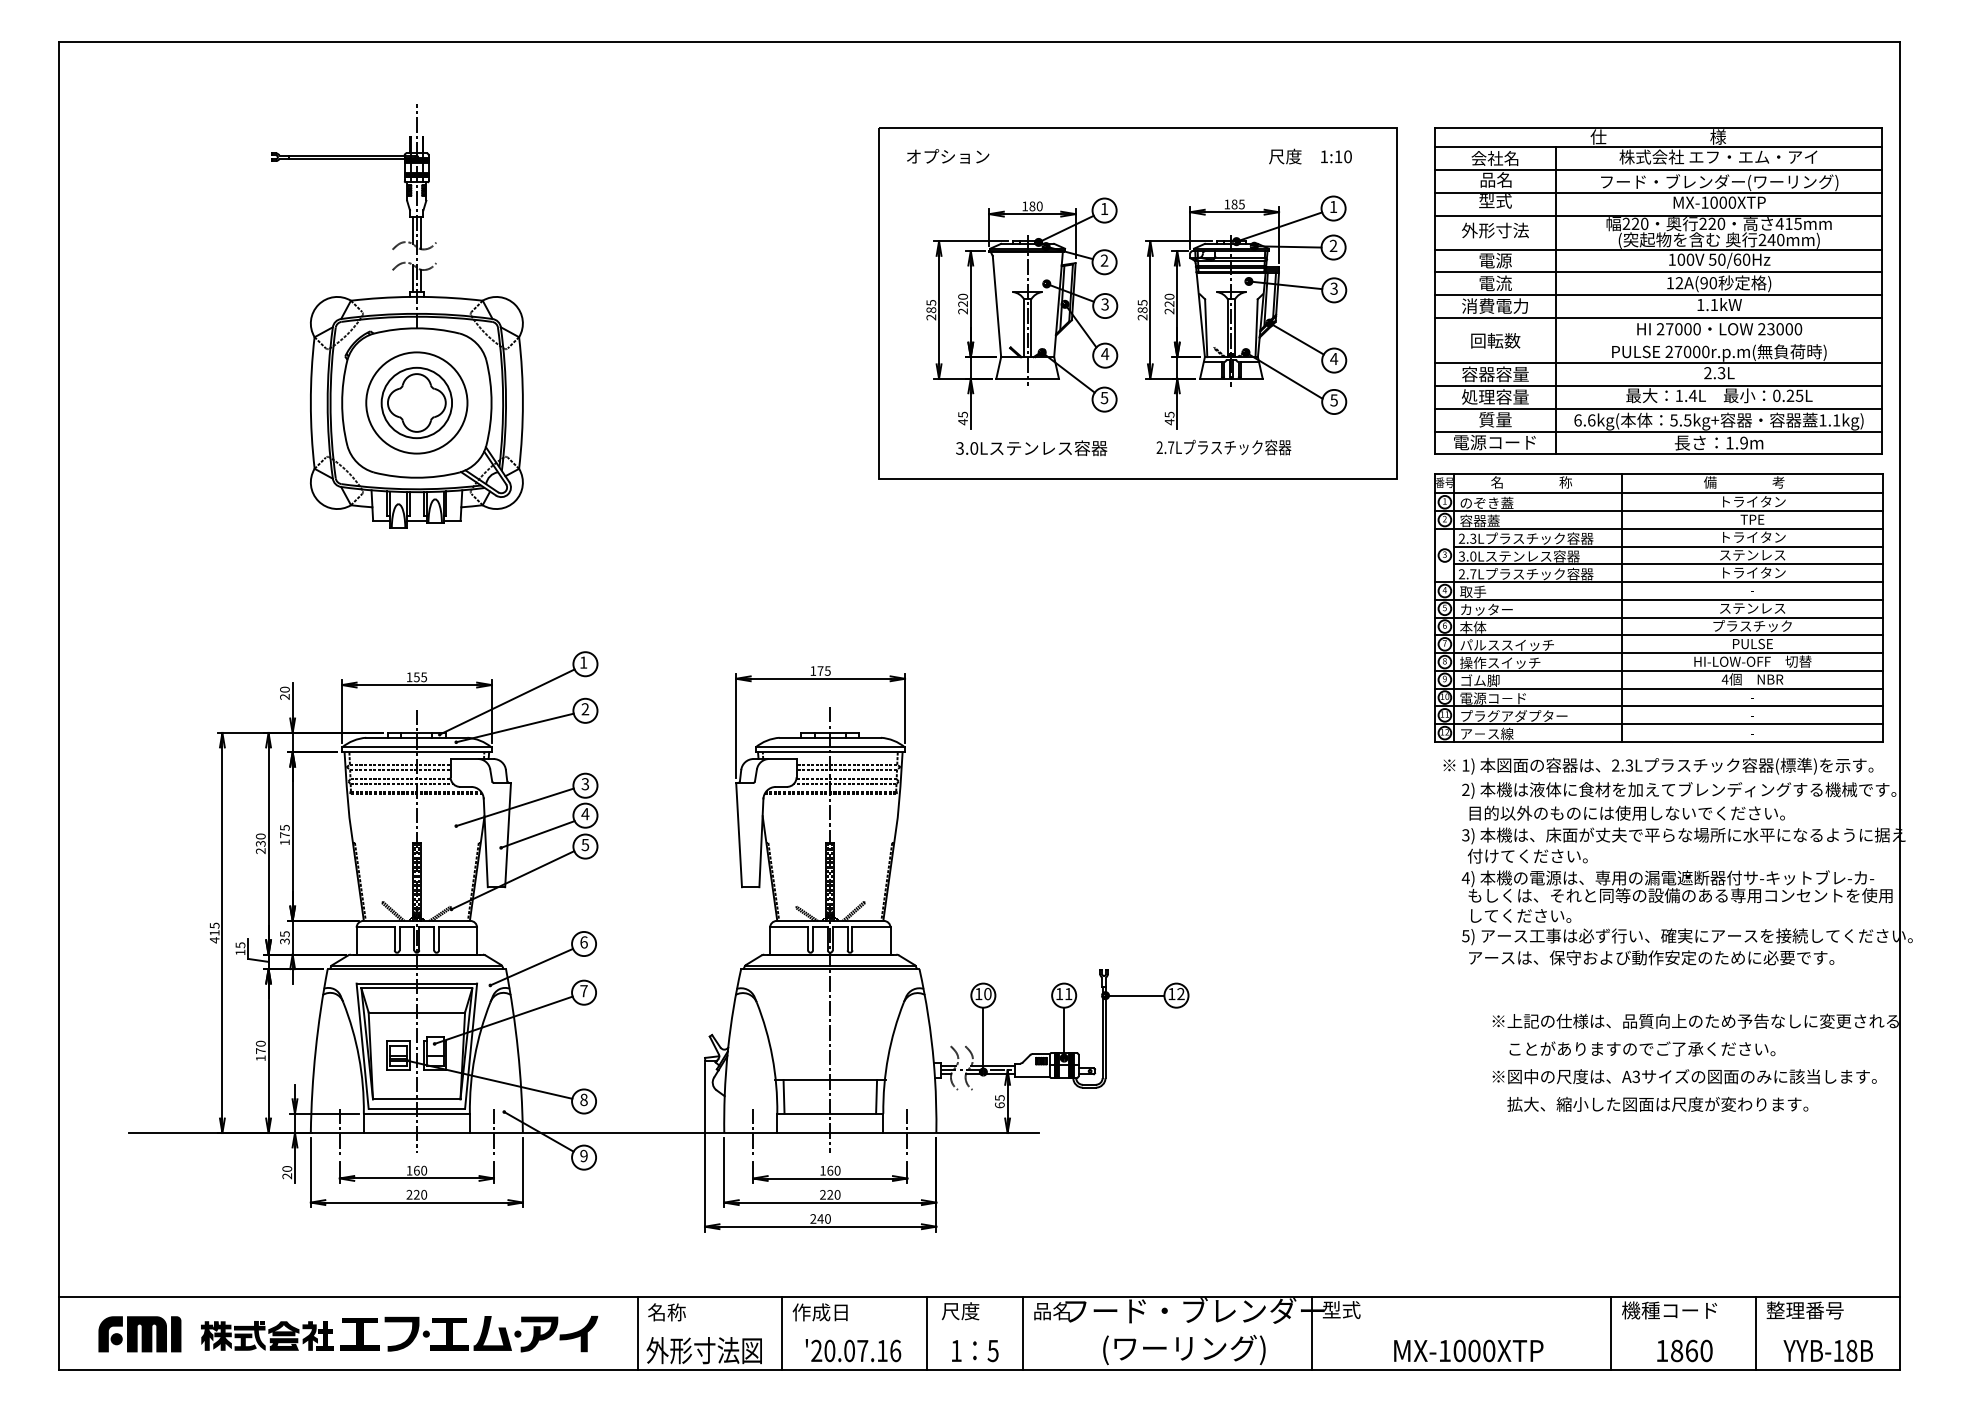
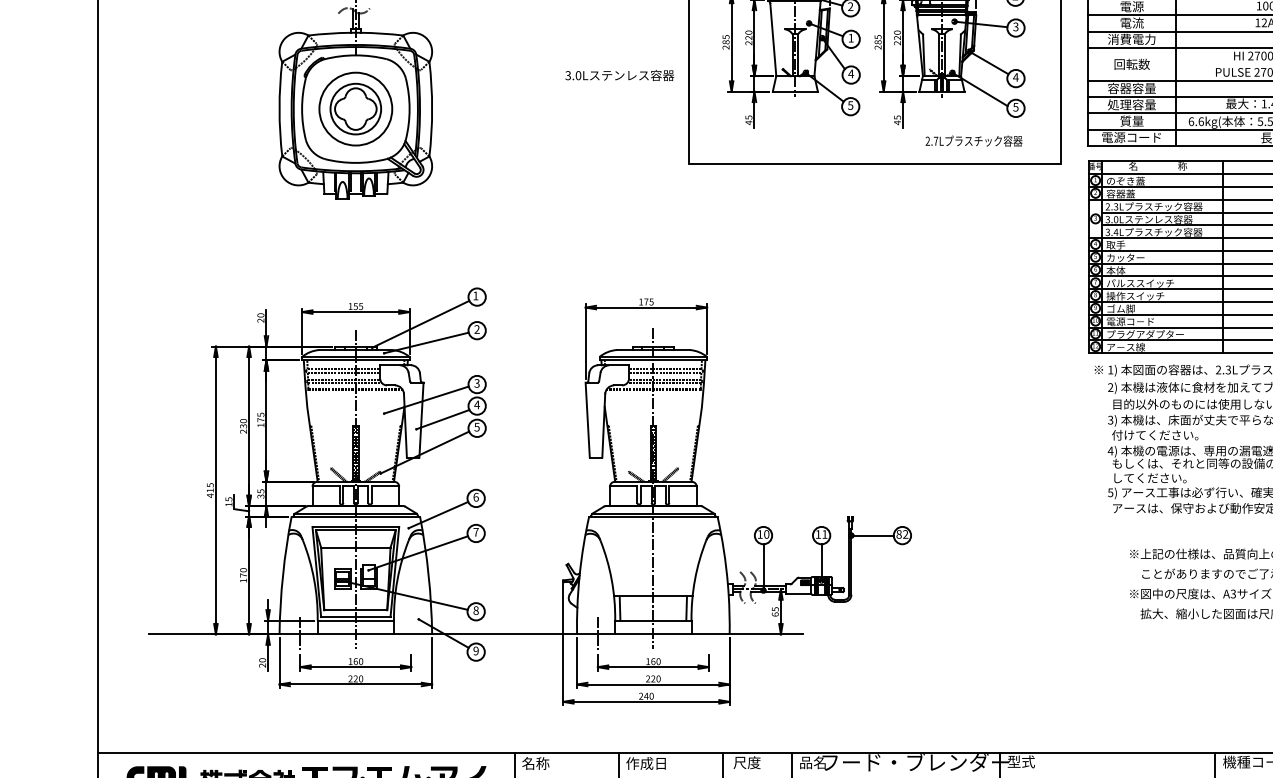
text: (1104, 304) -> (850, 38), 3 -> 1
text: (1223, 447) -> (973, 141), moved
text: (1031, 448) -> (619, 75), moved
text: (1467, 574) -> (1111, 232), 2.7L -> 3.4L
text: (1171, 994) -> (898, 534), 12 -> 82
line: (493, 1132) -> (410, 634), removed
line: (907, 1132) -> (708, 634), removed

